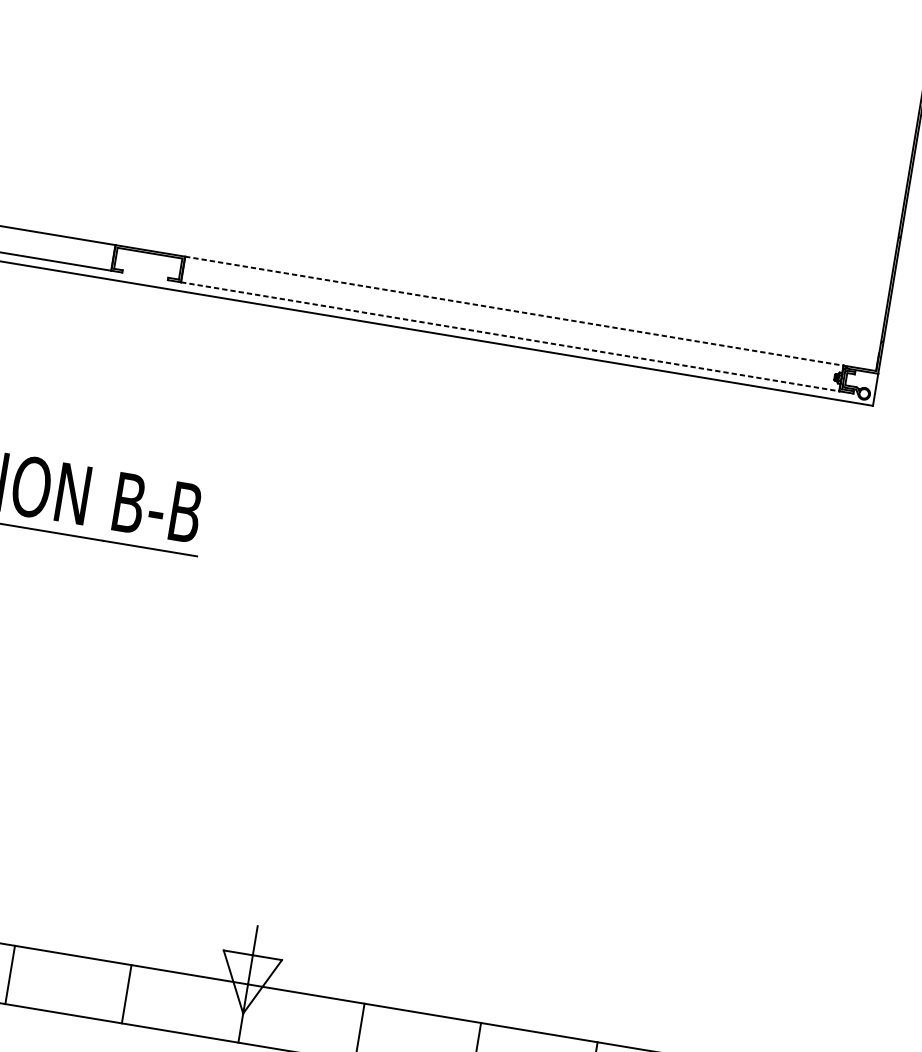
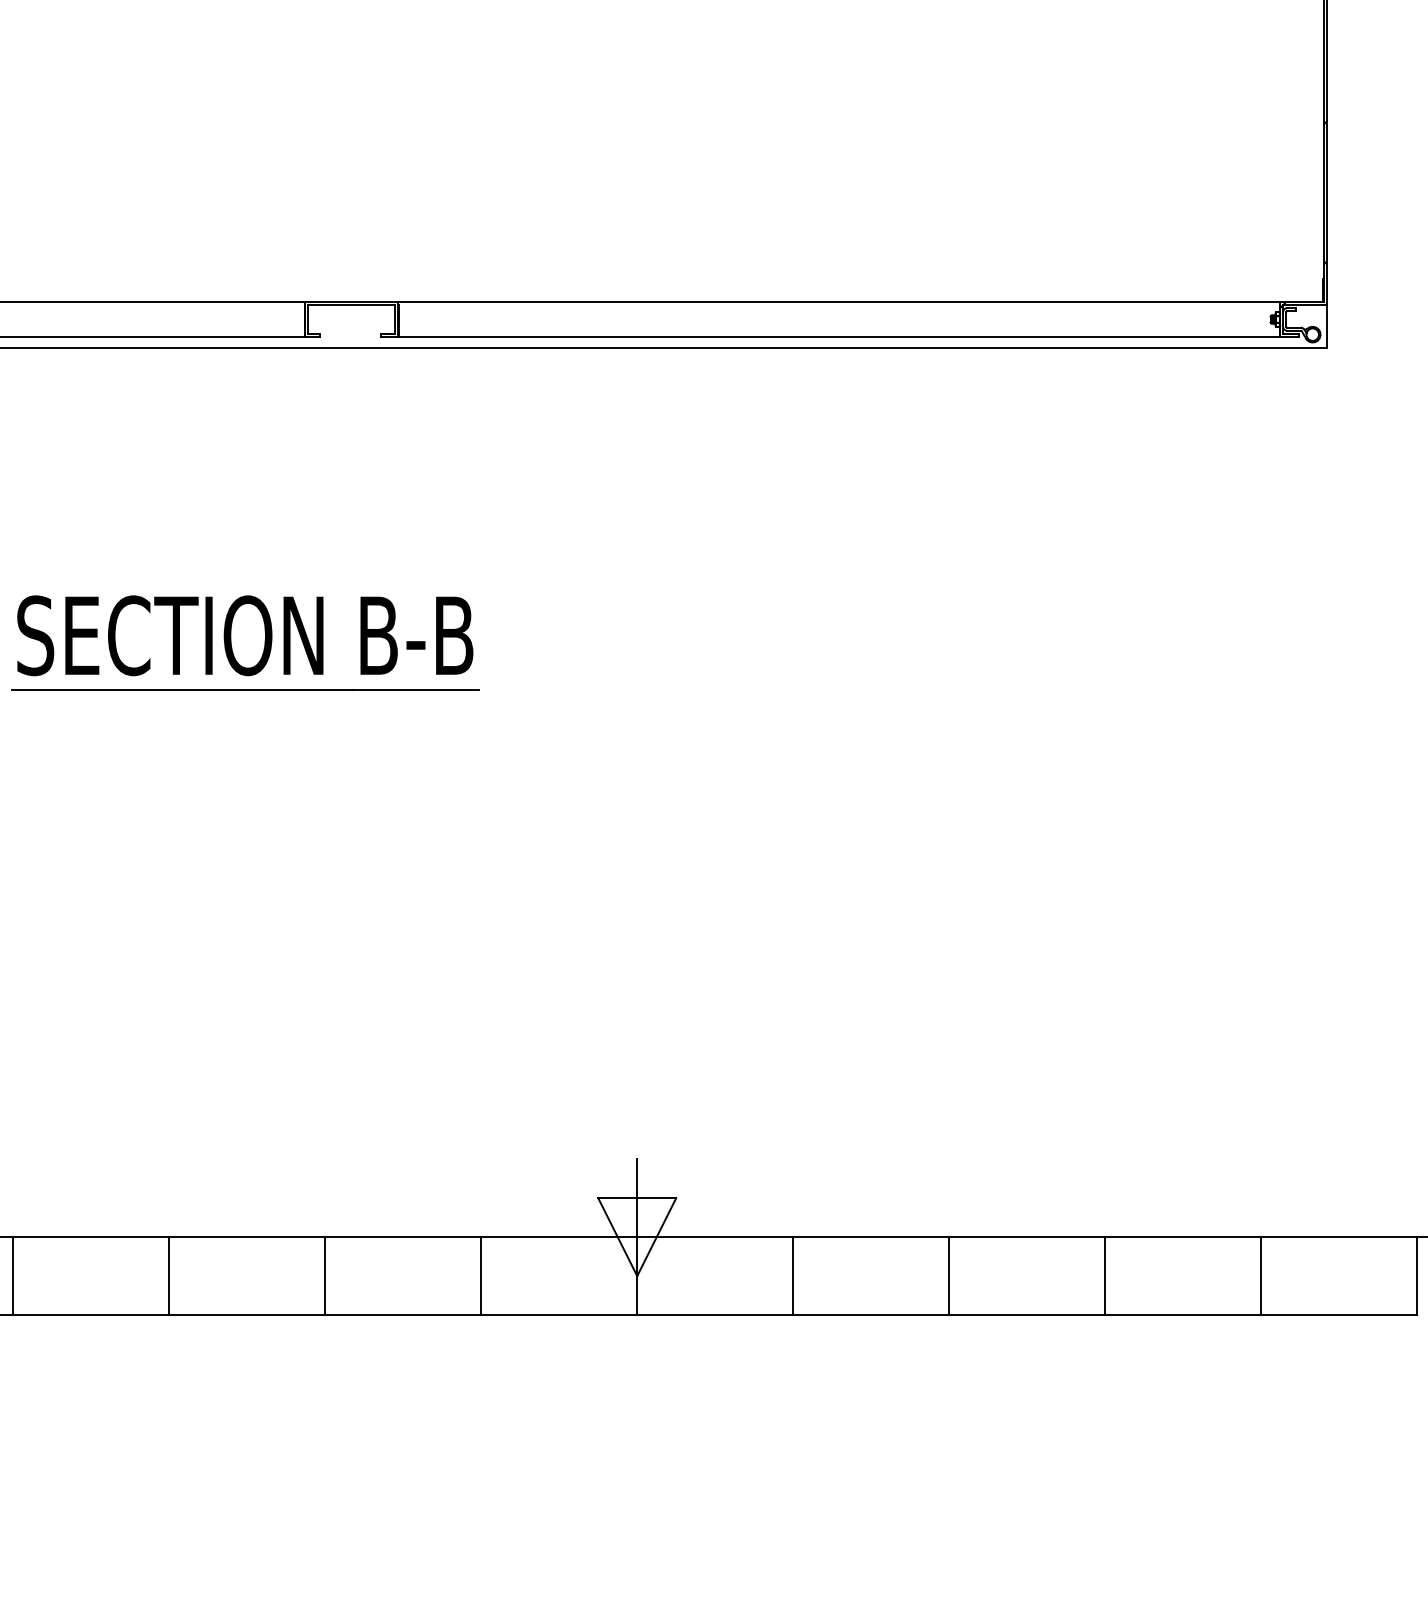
line: (513, 311) -> (838, 302), dashed -> solid
line: (510, 336) -> (839, 336), dashed -> solid

